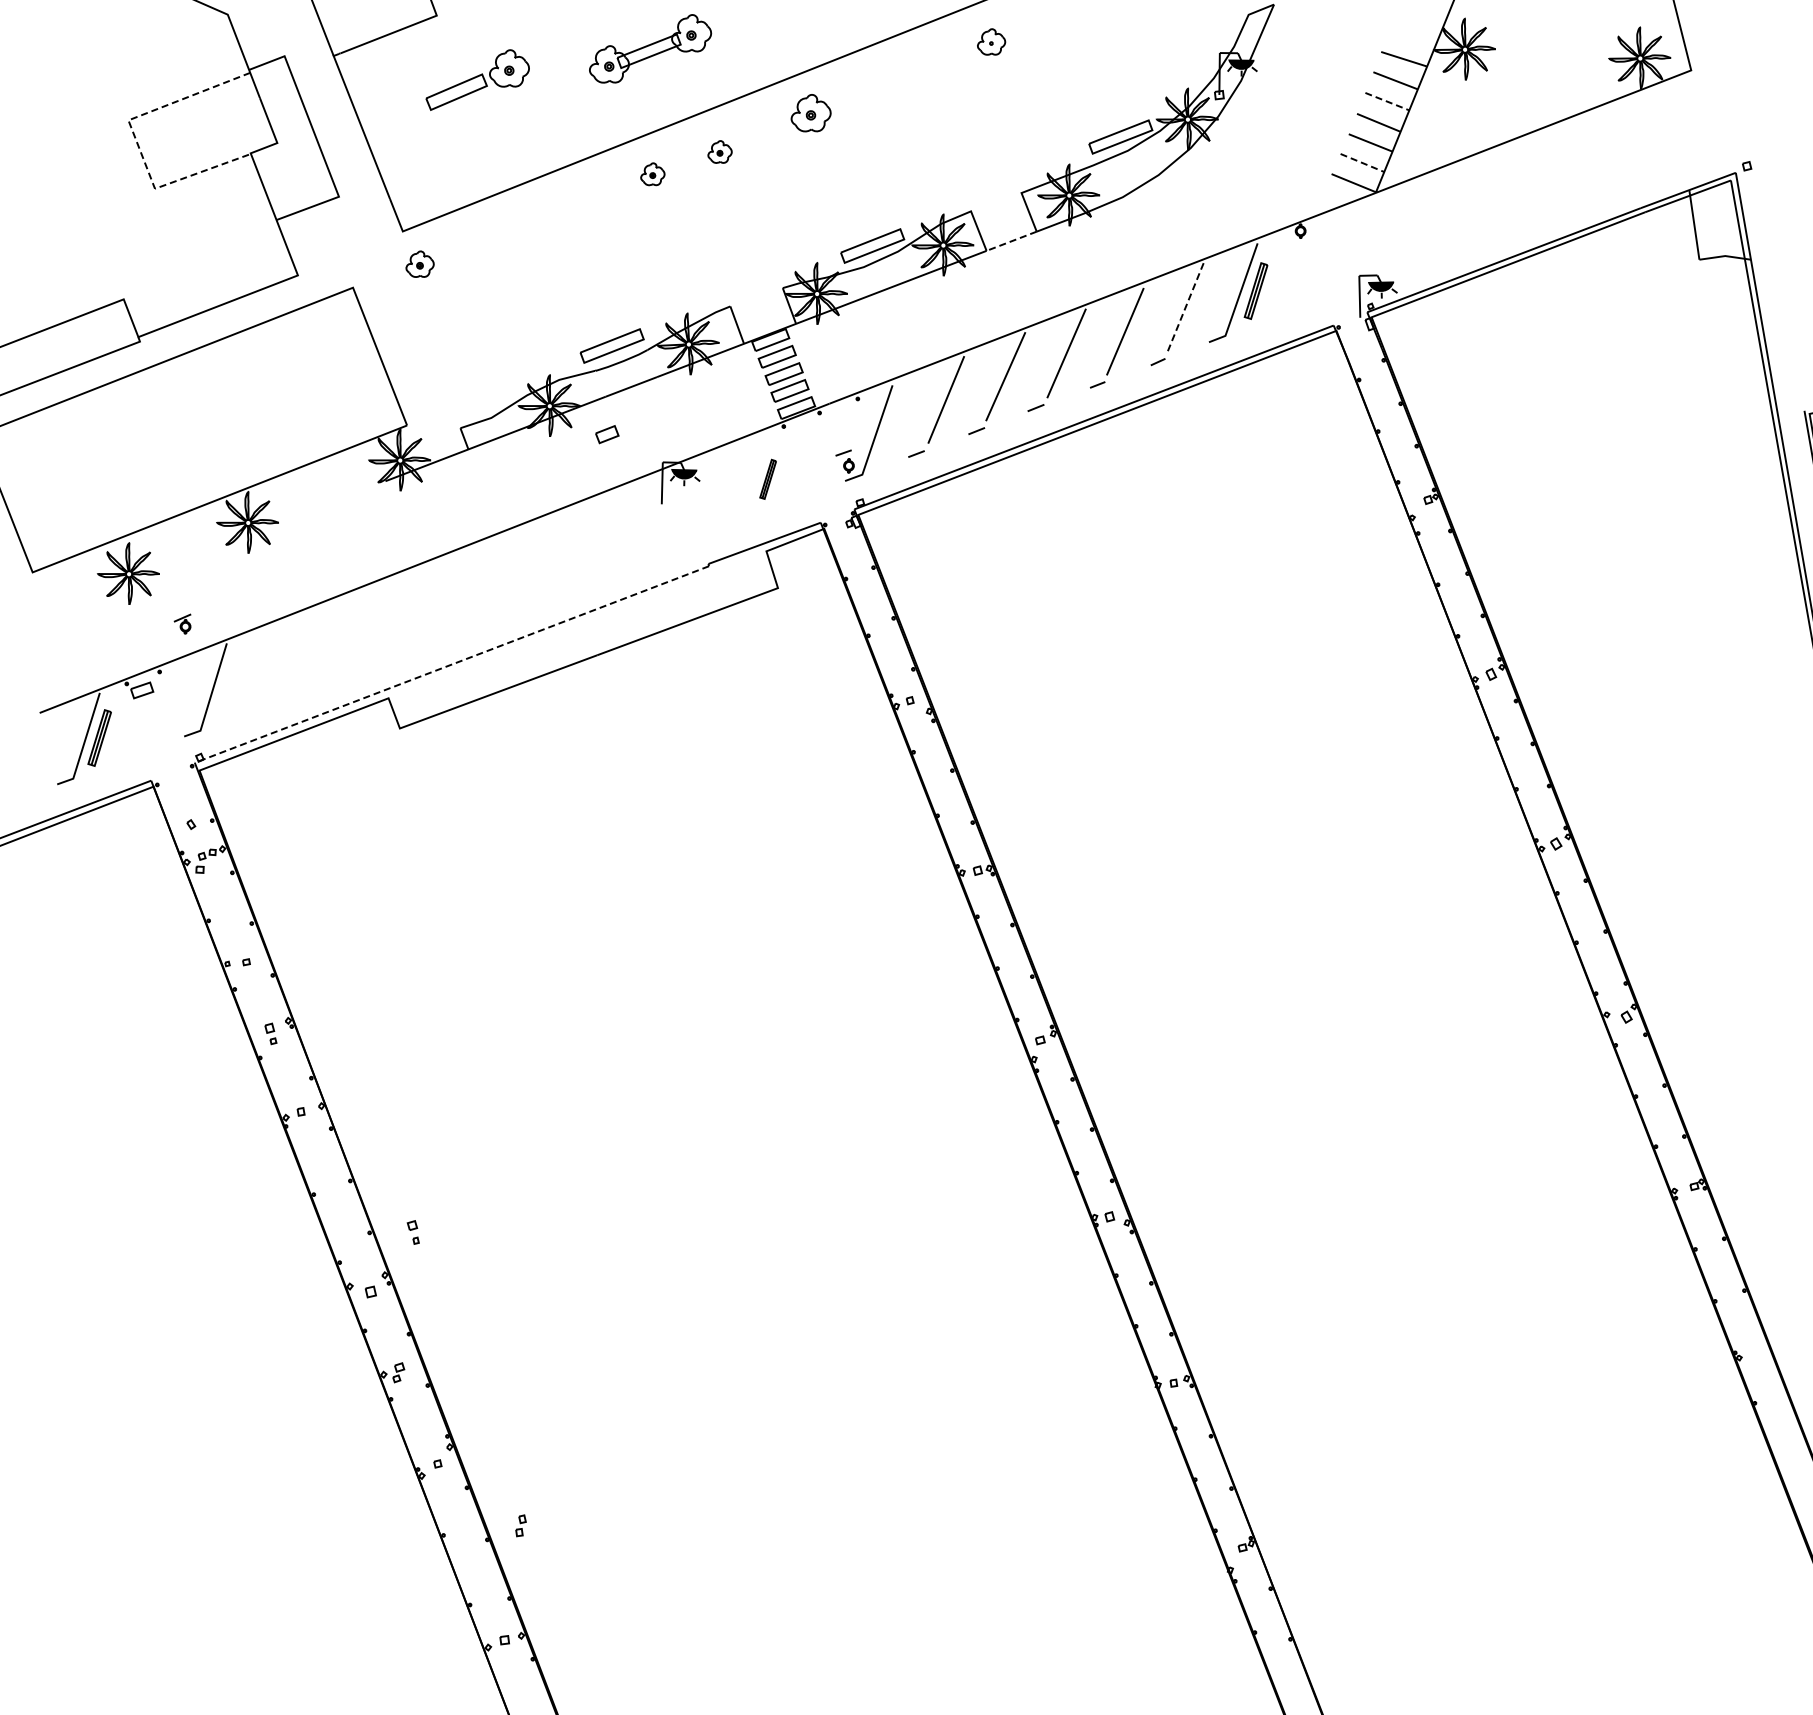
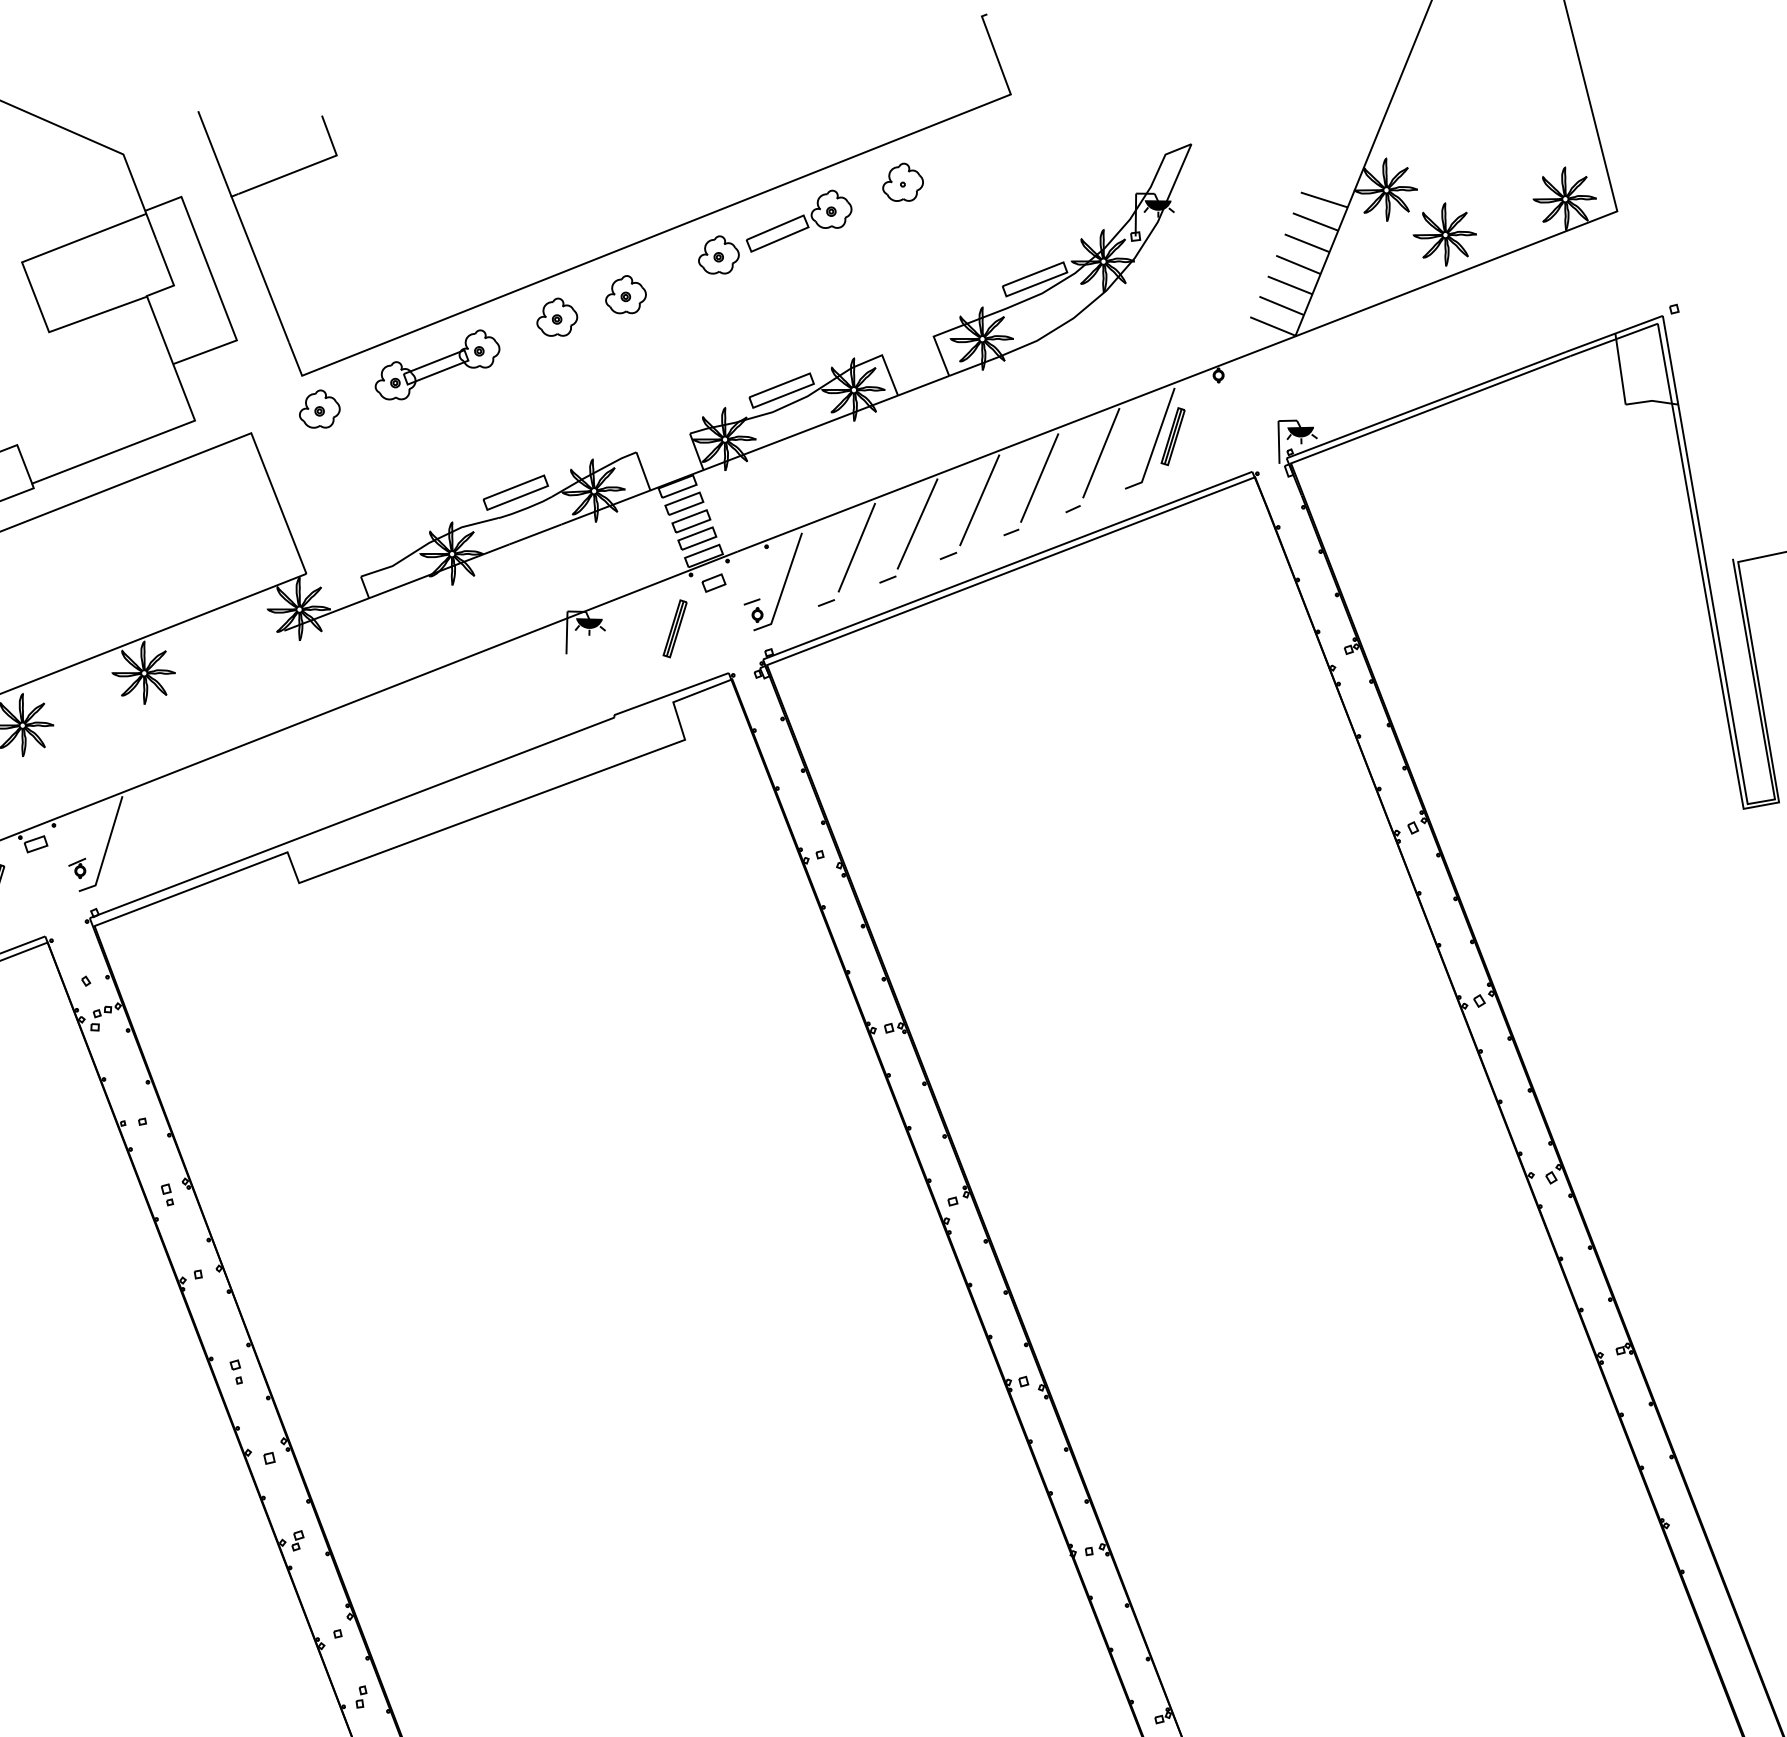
part: (991, 41) -> (903, 181), size x1.43
part: (650, 48) -> (437, 364), moved
part: (477, 79) -> (798, 220), moved
part: (1521, 92) -> (1444, 233), added
line: (1387, 101) -> (1307, 243), dashed -> solid
line: (136, 141) -> (30, 283), dashed -> solid
part: (719, 151) -> (625, 294), size x1.67
line: (1362, 163) -> (1281, 306), dashed -> solid
part: (652, 174) -> (556, 317), size x1.67
line: (1011, 241) -> (923, 386), dashed -> solid
part: (419, 264) -> (319, 409), size x1.43
line: (1185, 307) -> (1101, 453), dashed -> solid
part: (607, 434) -> (714, 583), moved
part: (767, 479) -> (674, 628), size x1.43
part: (182, 623) -> (77, 867), moved
line: (451, 664) -> (351, 817), dashed -> solid
part: (412, 1232) -> (235, 1372), moved
part: (520, 1525) -> (360, 1696), moved

